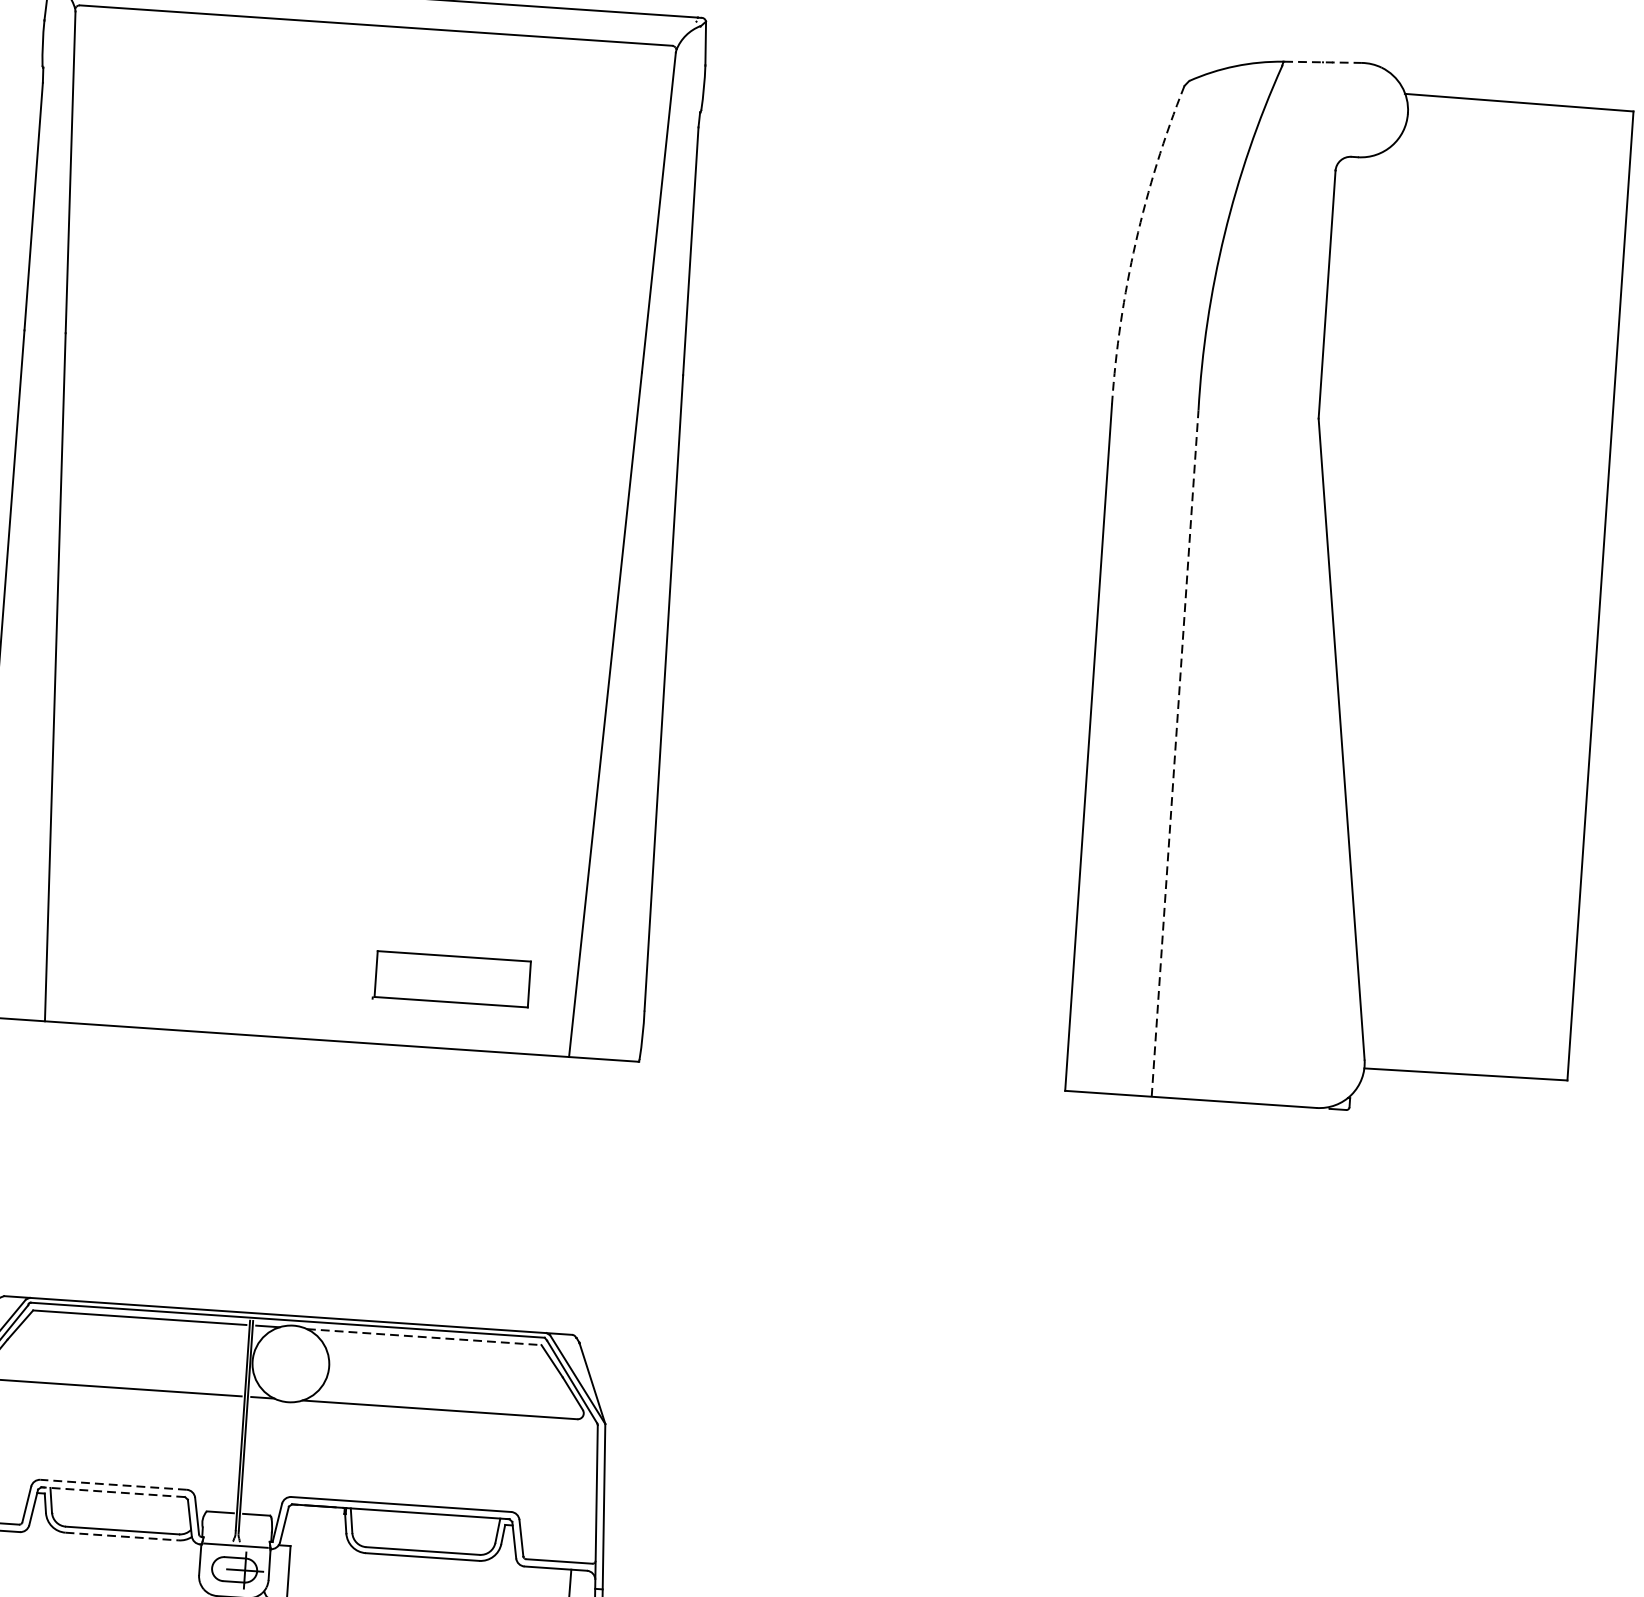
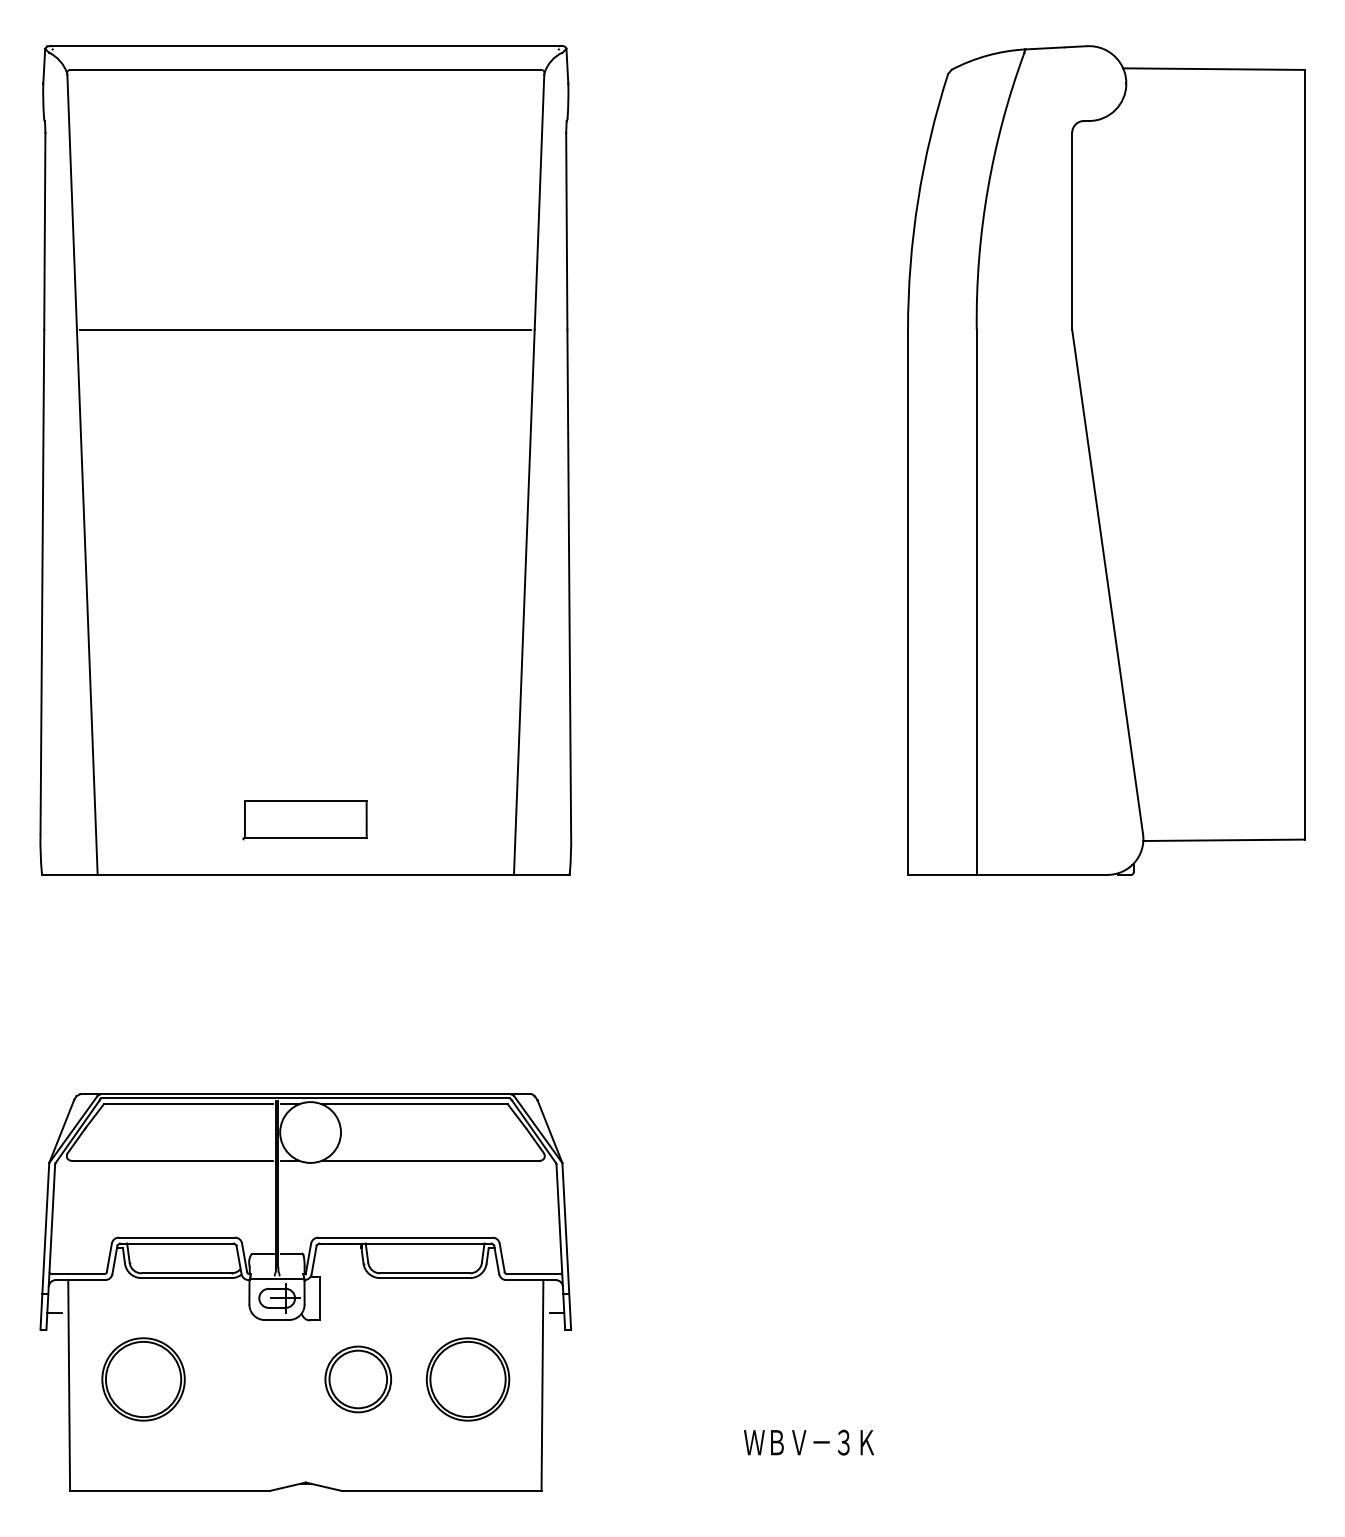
line: (1323, 61) -> (1056, 47), dashed -> solid
arc: (1136, 242) -> (918, 200), dashed -> solid
line: (353, 352) -> (305, 329), added
line: (1174, 753) -> (976, 602), dashed -> solid
part: (451, 980) -> (304, 820), moved
line: (425, 1337) -> (415, 1104), dashed -> solid
line: (113, 1484) -> (176, 1237), dashed -> solid
line: (112, 1492) -> (176, 1243), dashed -> solid
line: (122, 1537) -> (186, 1278), dashed -> solid

